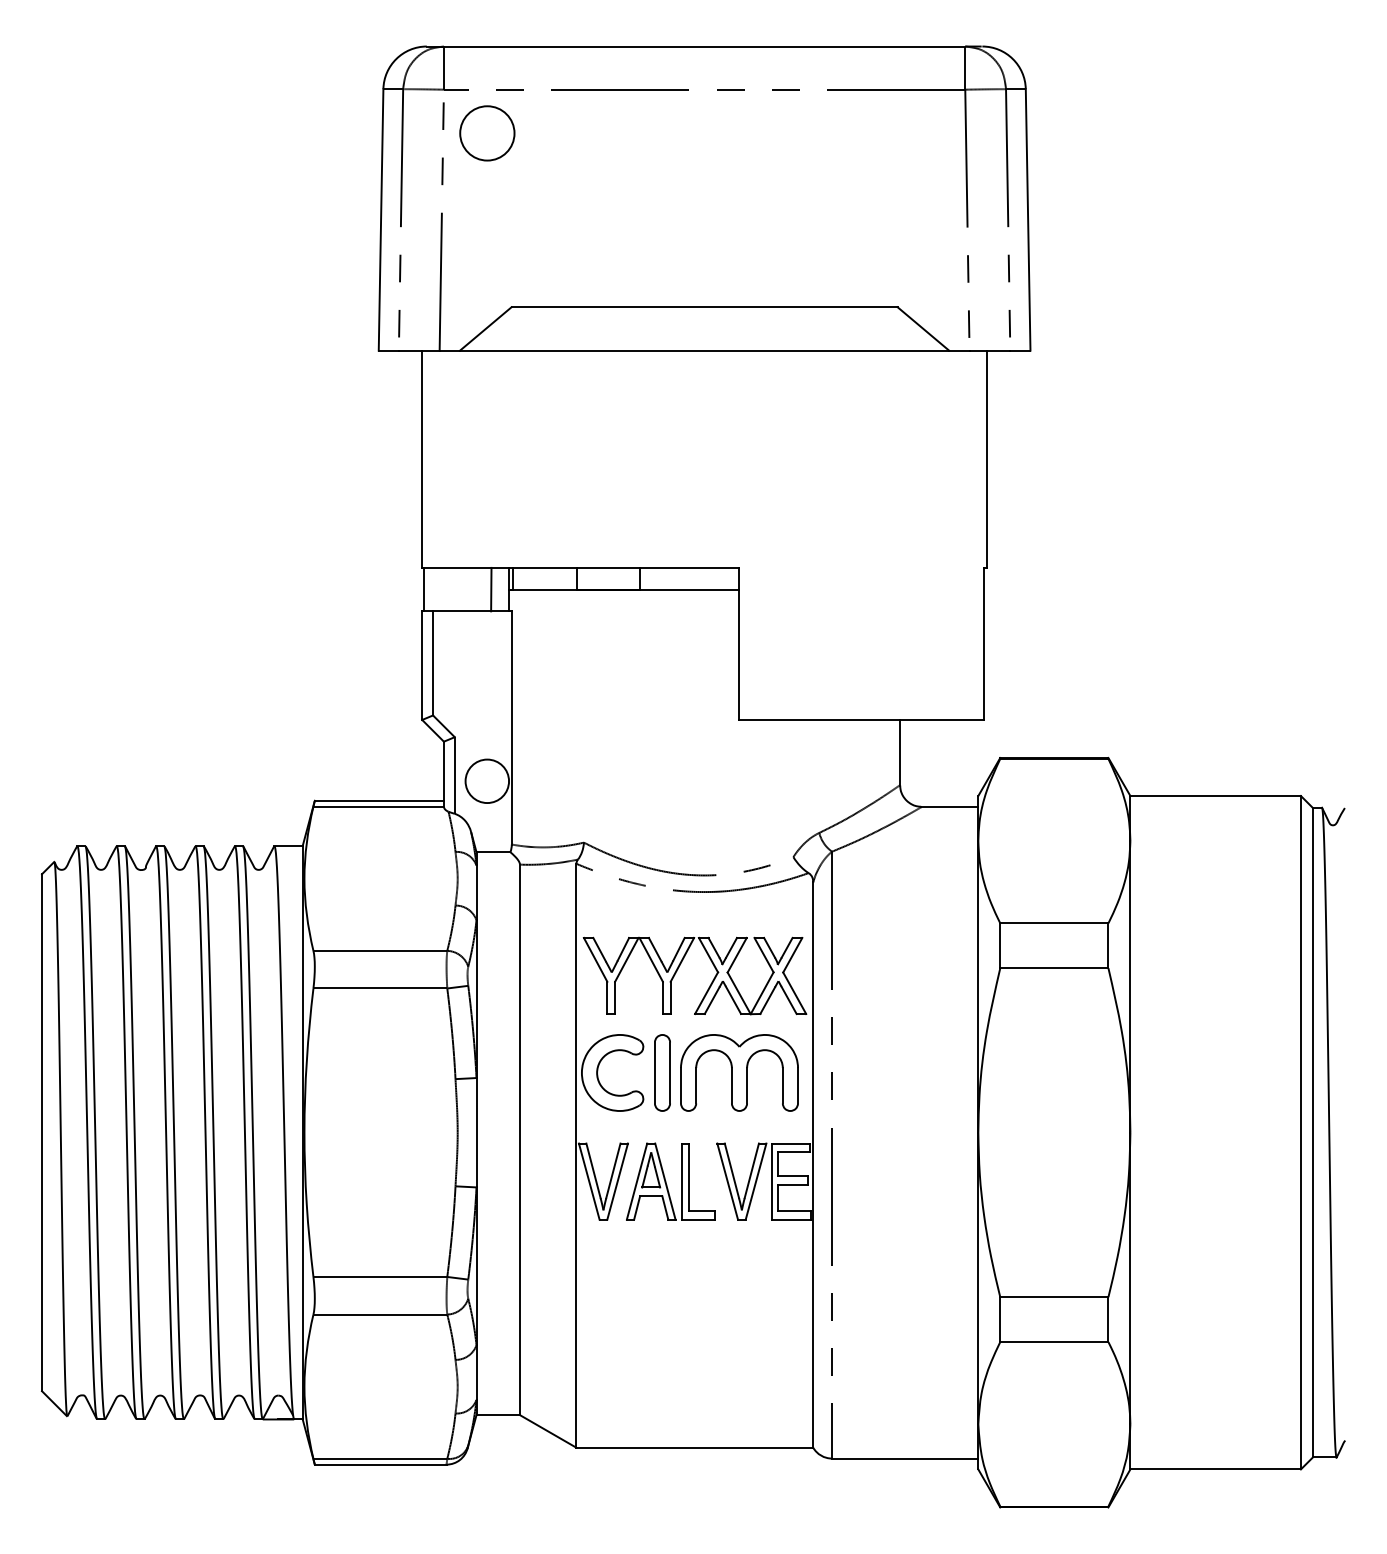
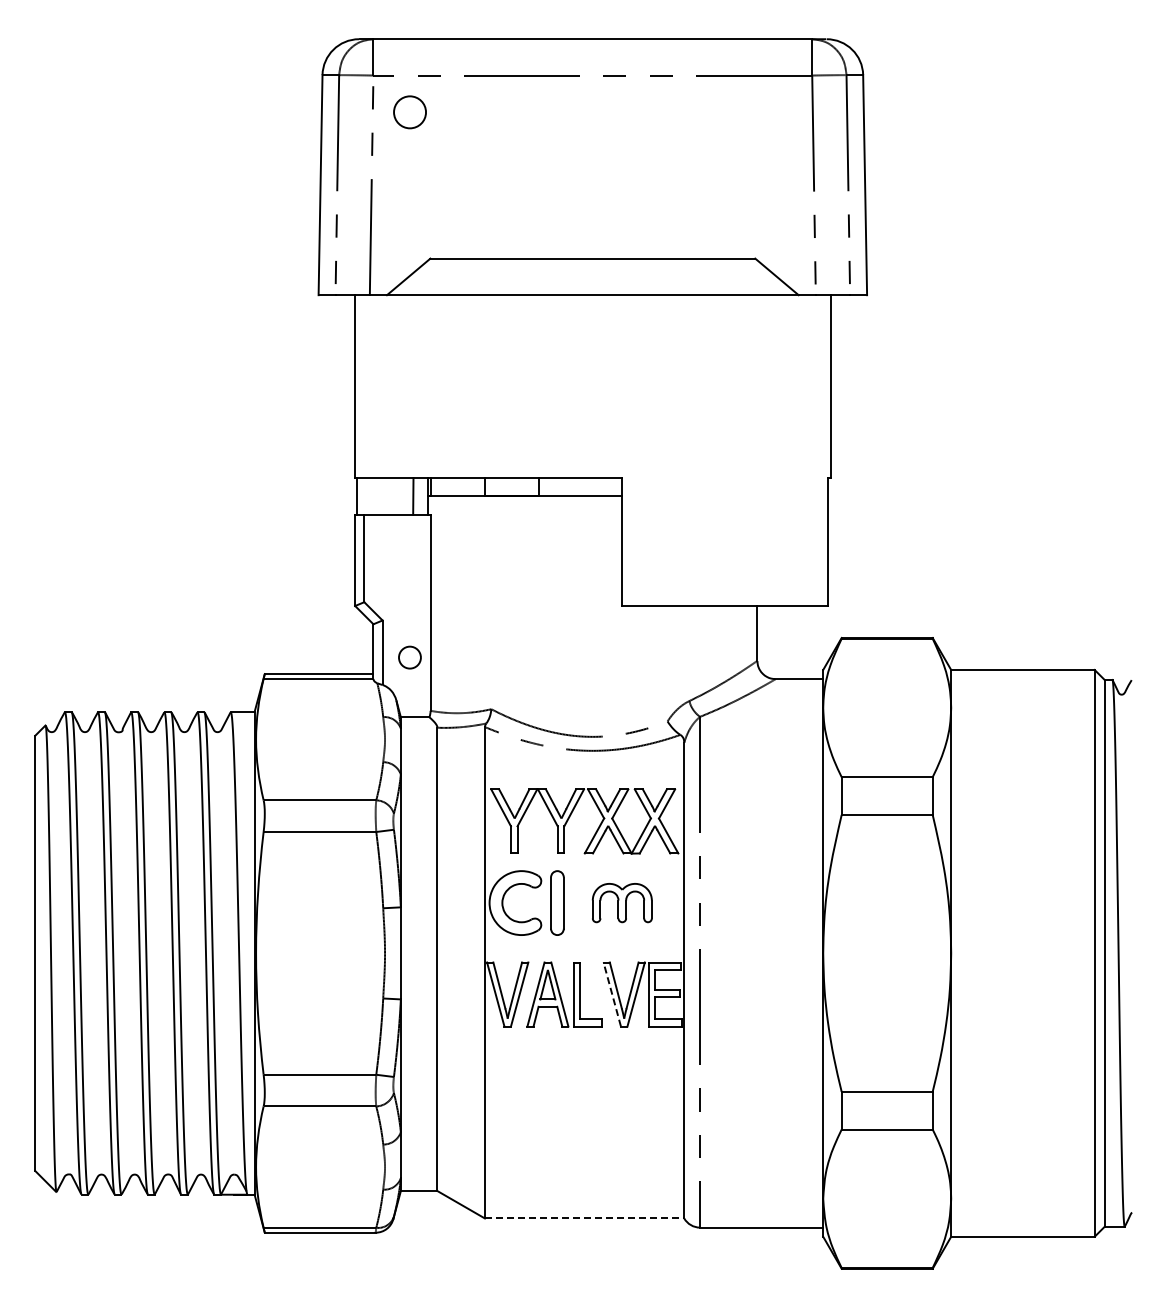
circle: (486, 133) -> (409, 112), size x0.7
circle: (486, 781) -> (409, 657), size x0.6
part: (739, 1072) -> (622, 902), size x0.6
line: (727, 1181) -> (612, 994), solid -> dashed
line: (694, 1447) -> (584, 1218), solid -> dashed

